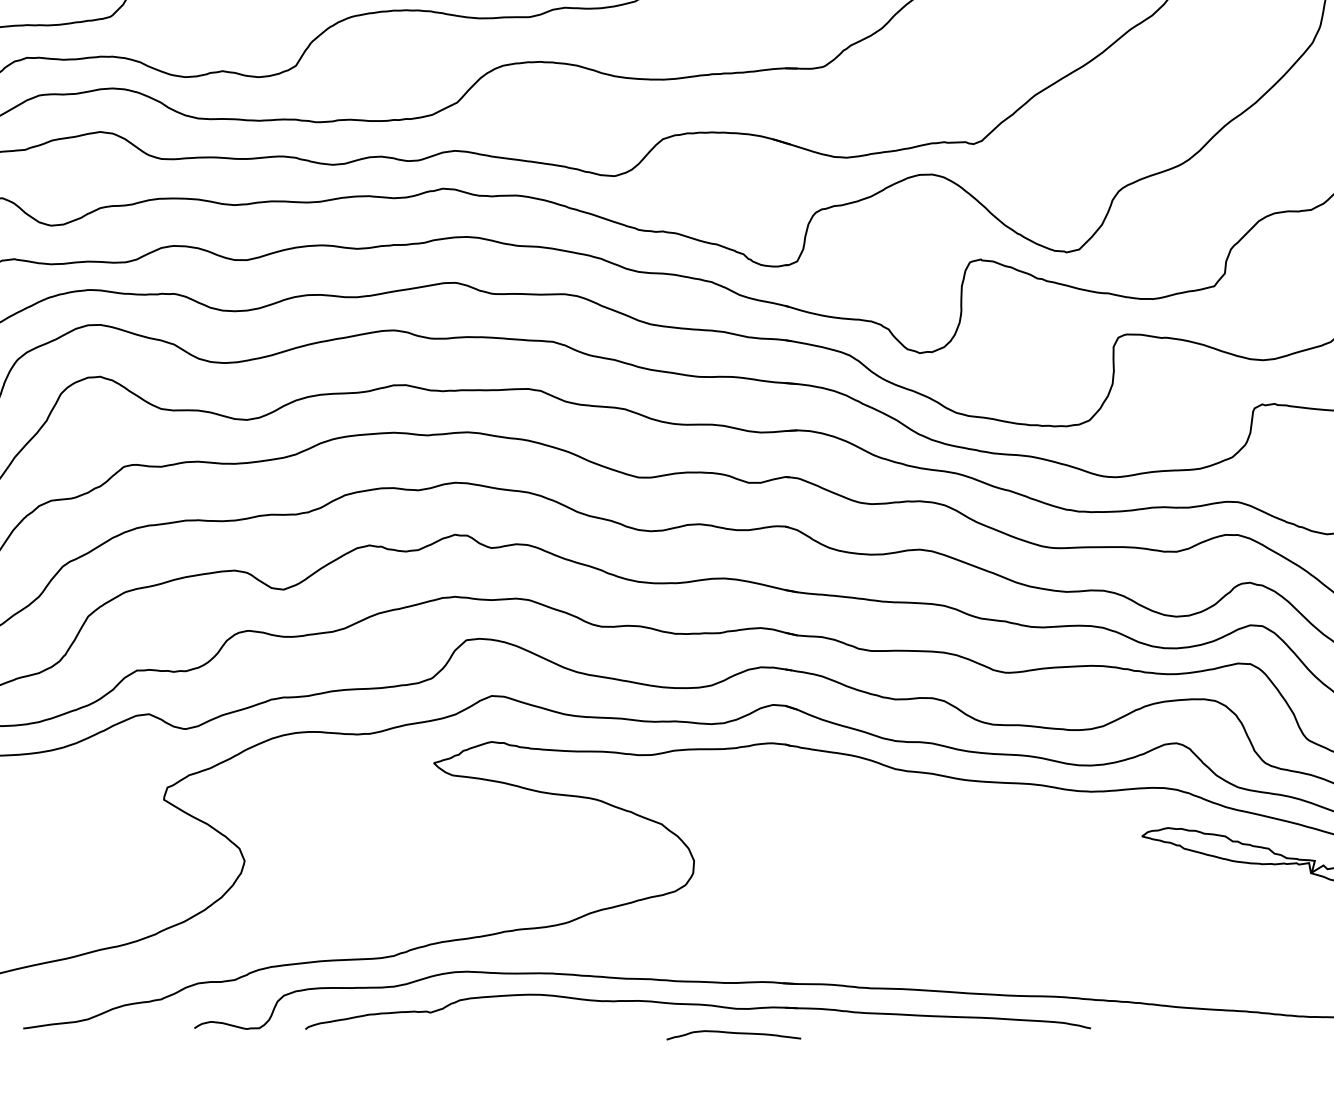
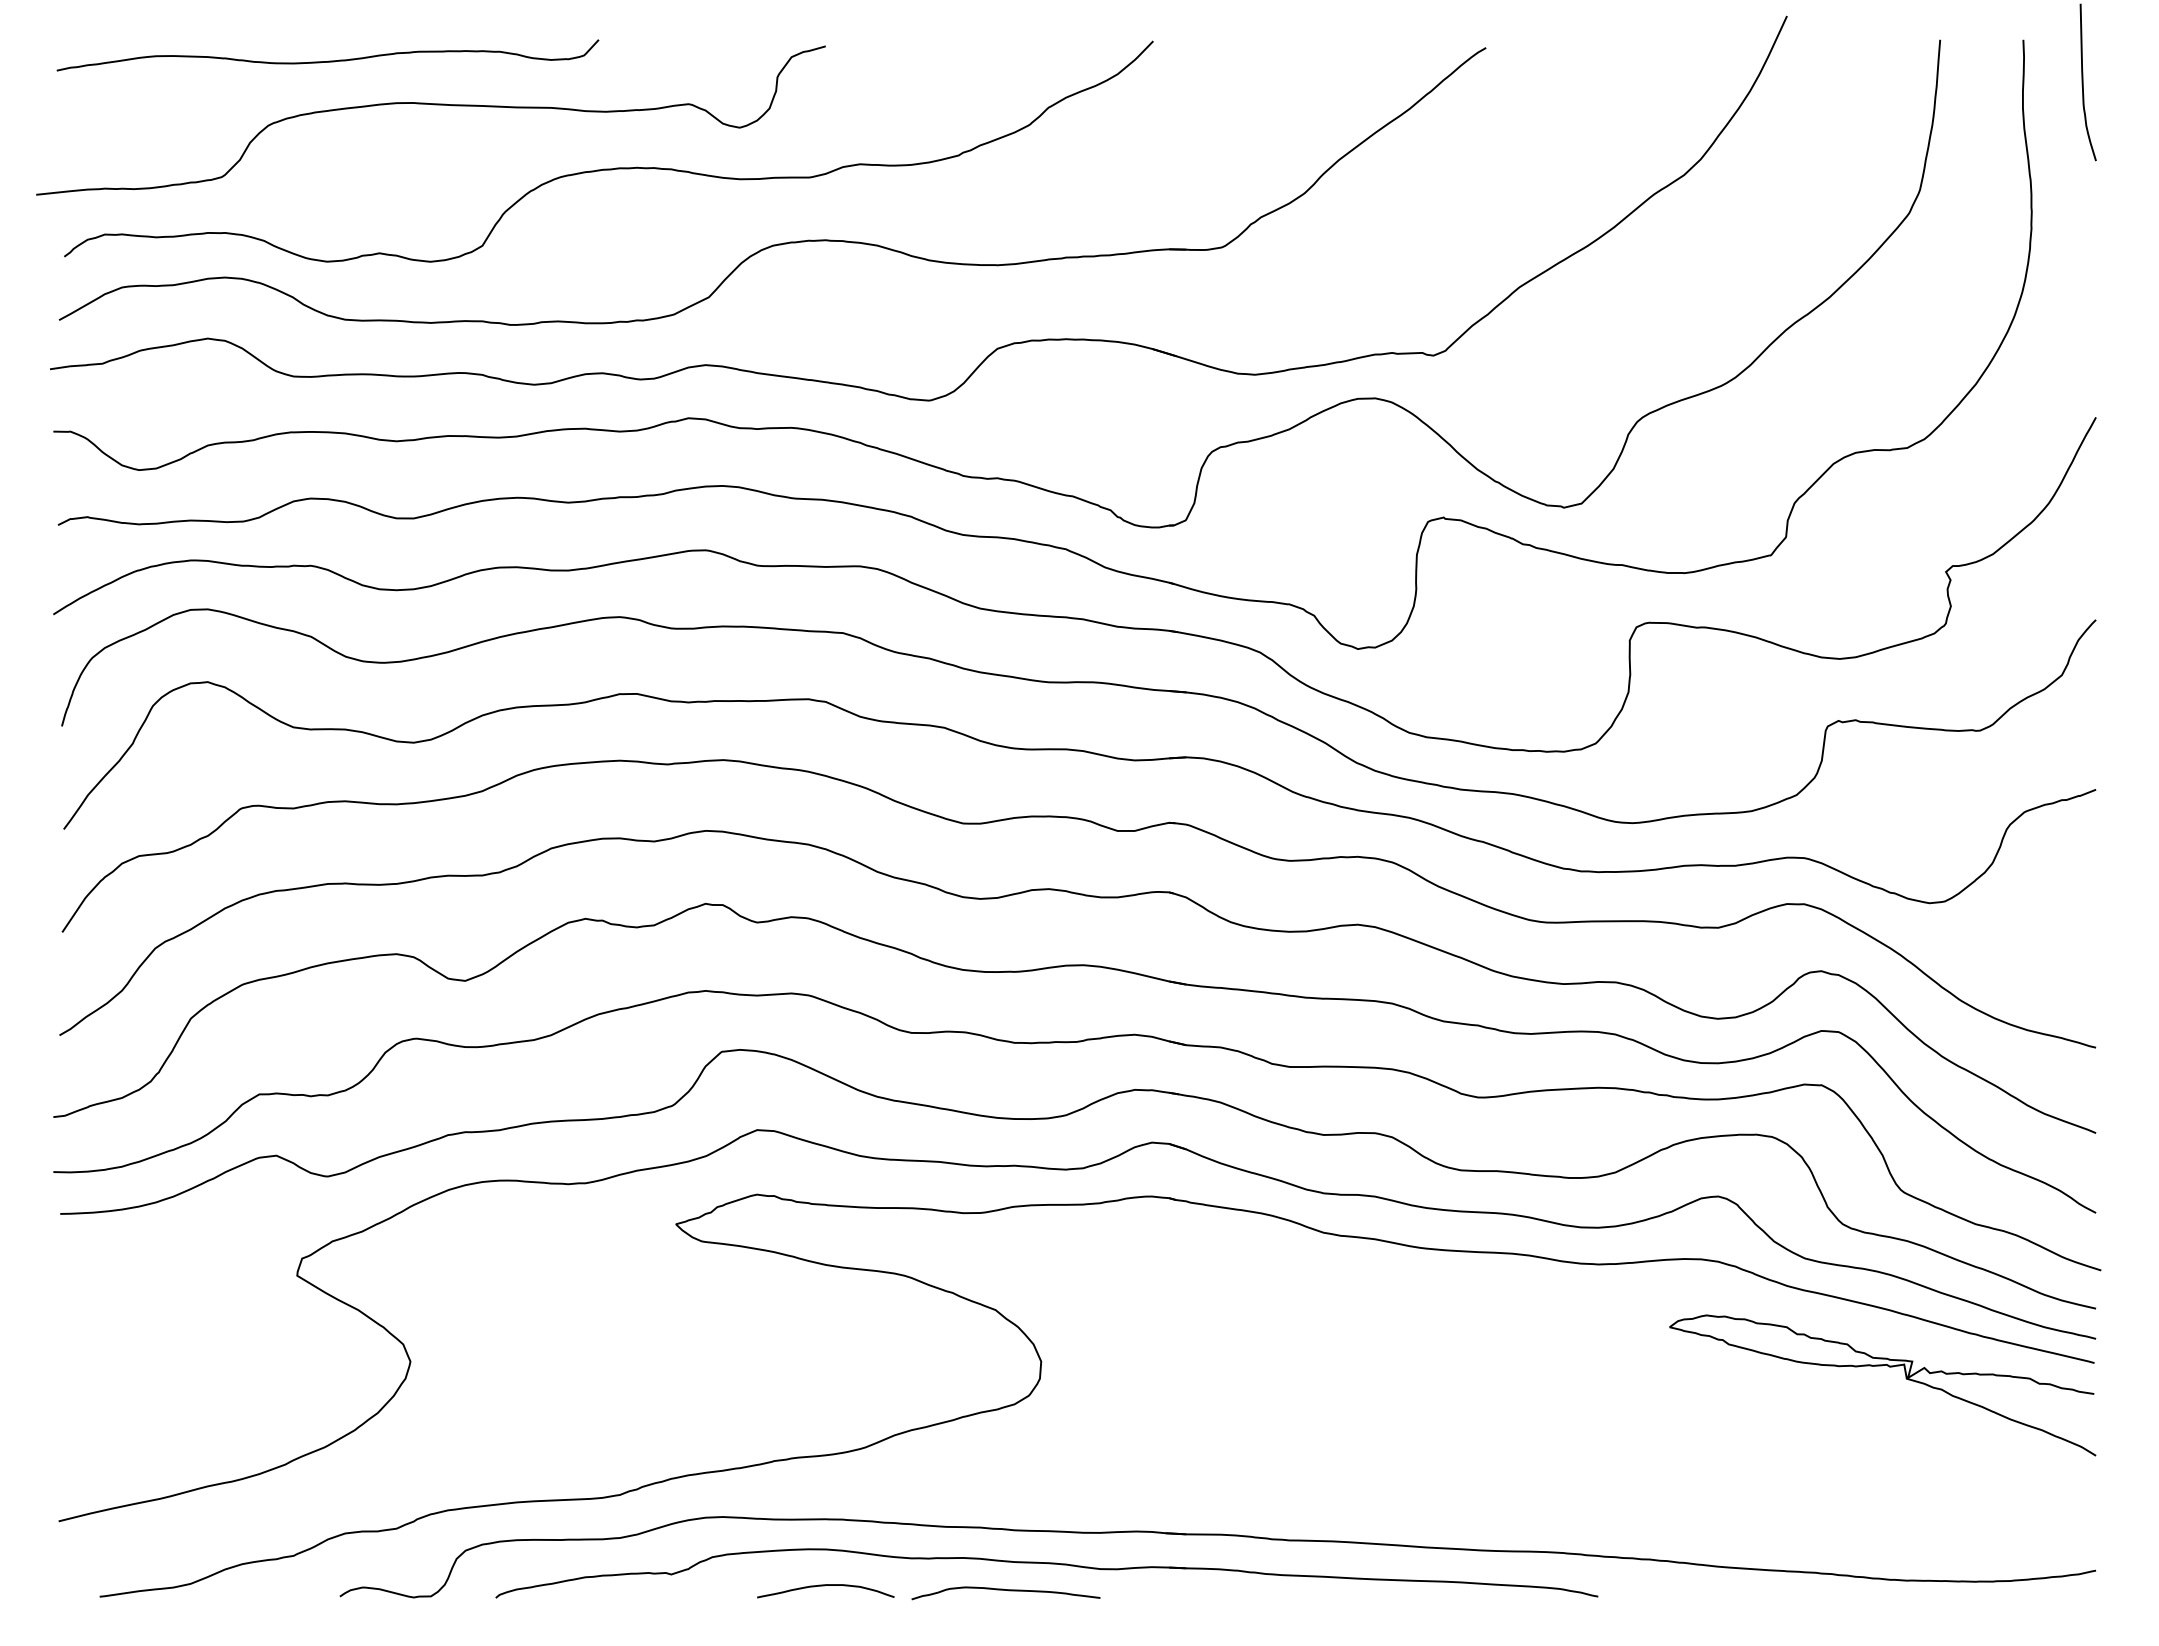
curve: (539, 1021) -> (824, 1586), added
curve: (733, 1033) -> (1005, 1590), moved

